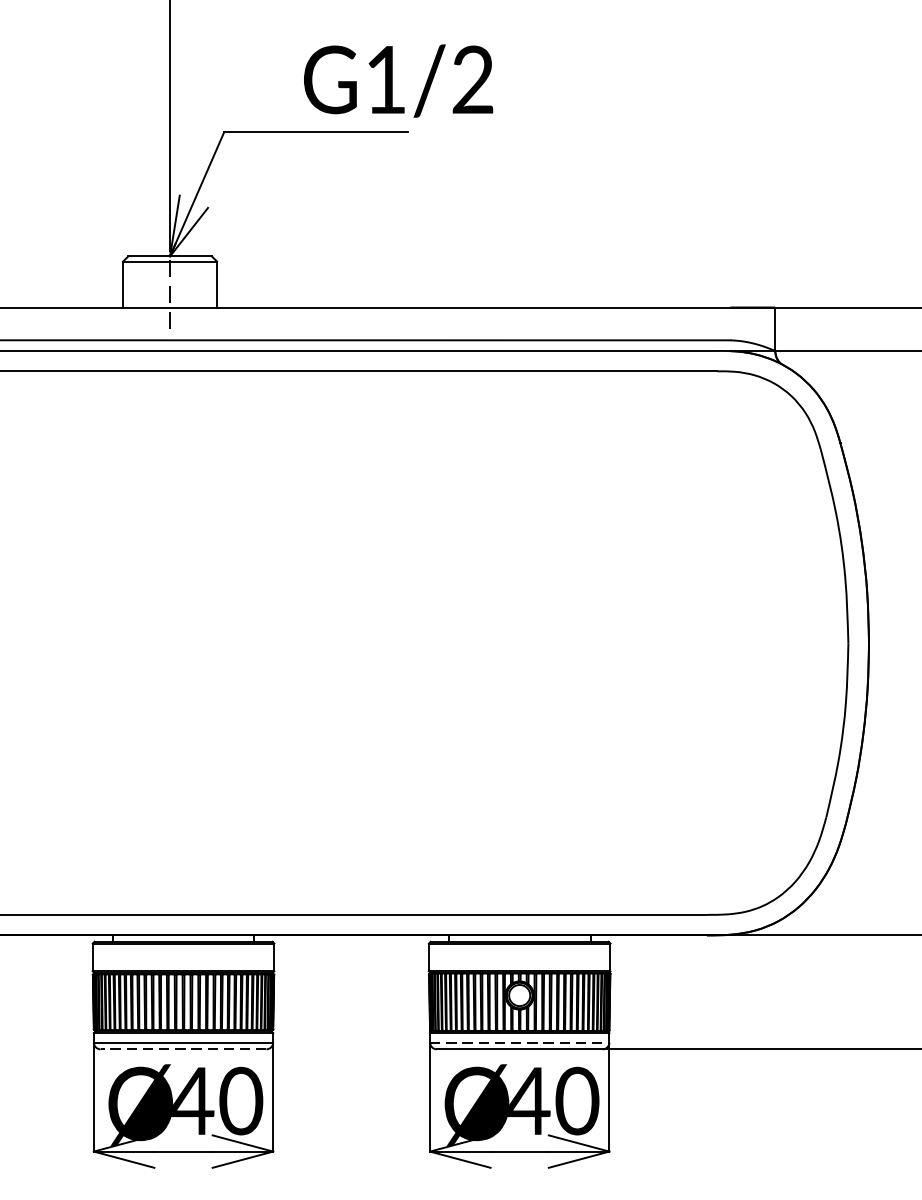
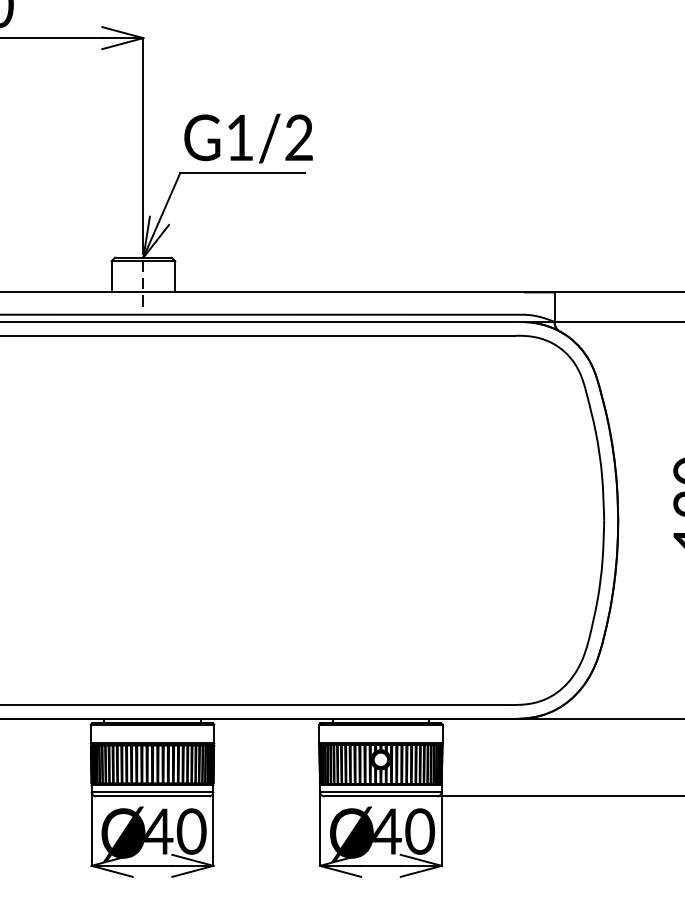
text: (398, 80) -> (248, 138), moved
line: (519, 1042) -> (380, 791), dashed -> solid
line: (183, 1049) -> (152, 796), dashed -> solid

